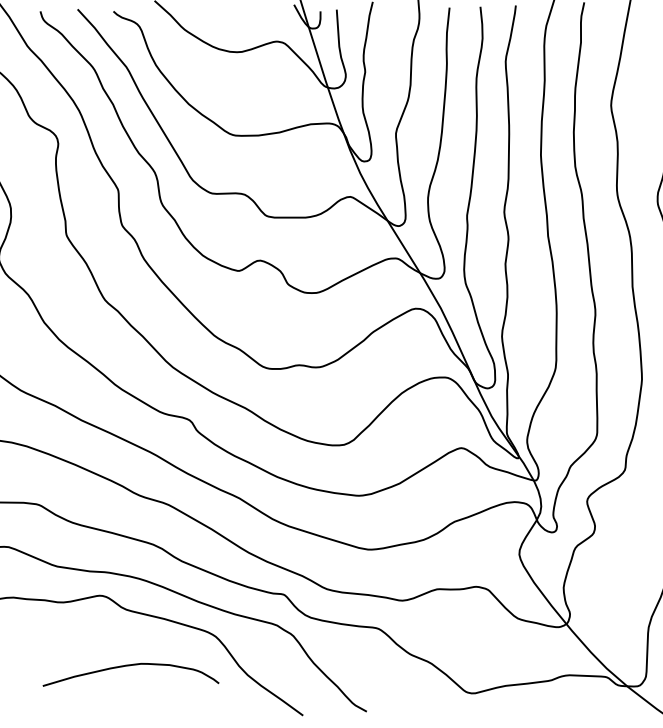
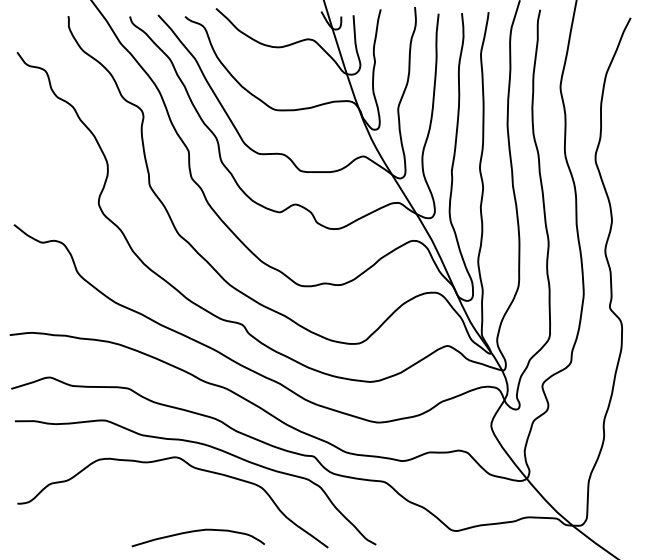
curve: (129, 666) -> (197, 531), moved

